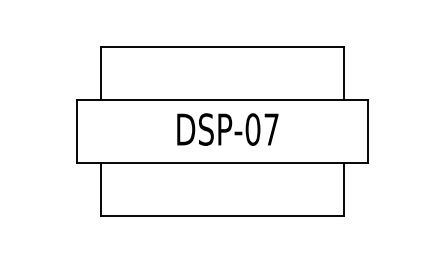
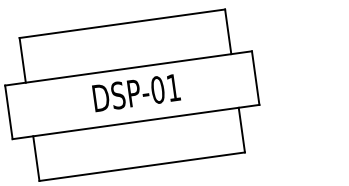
text: (271, 129) -> (173, 87), DSP-07 -> DSP-01

